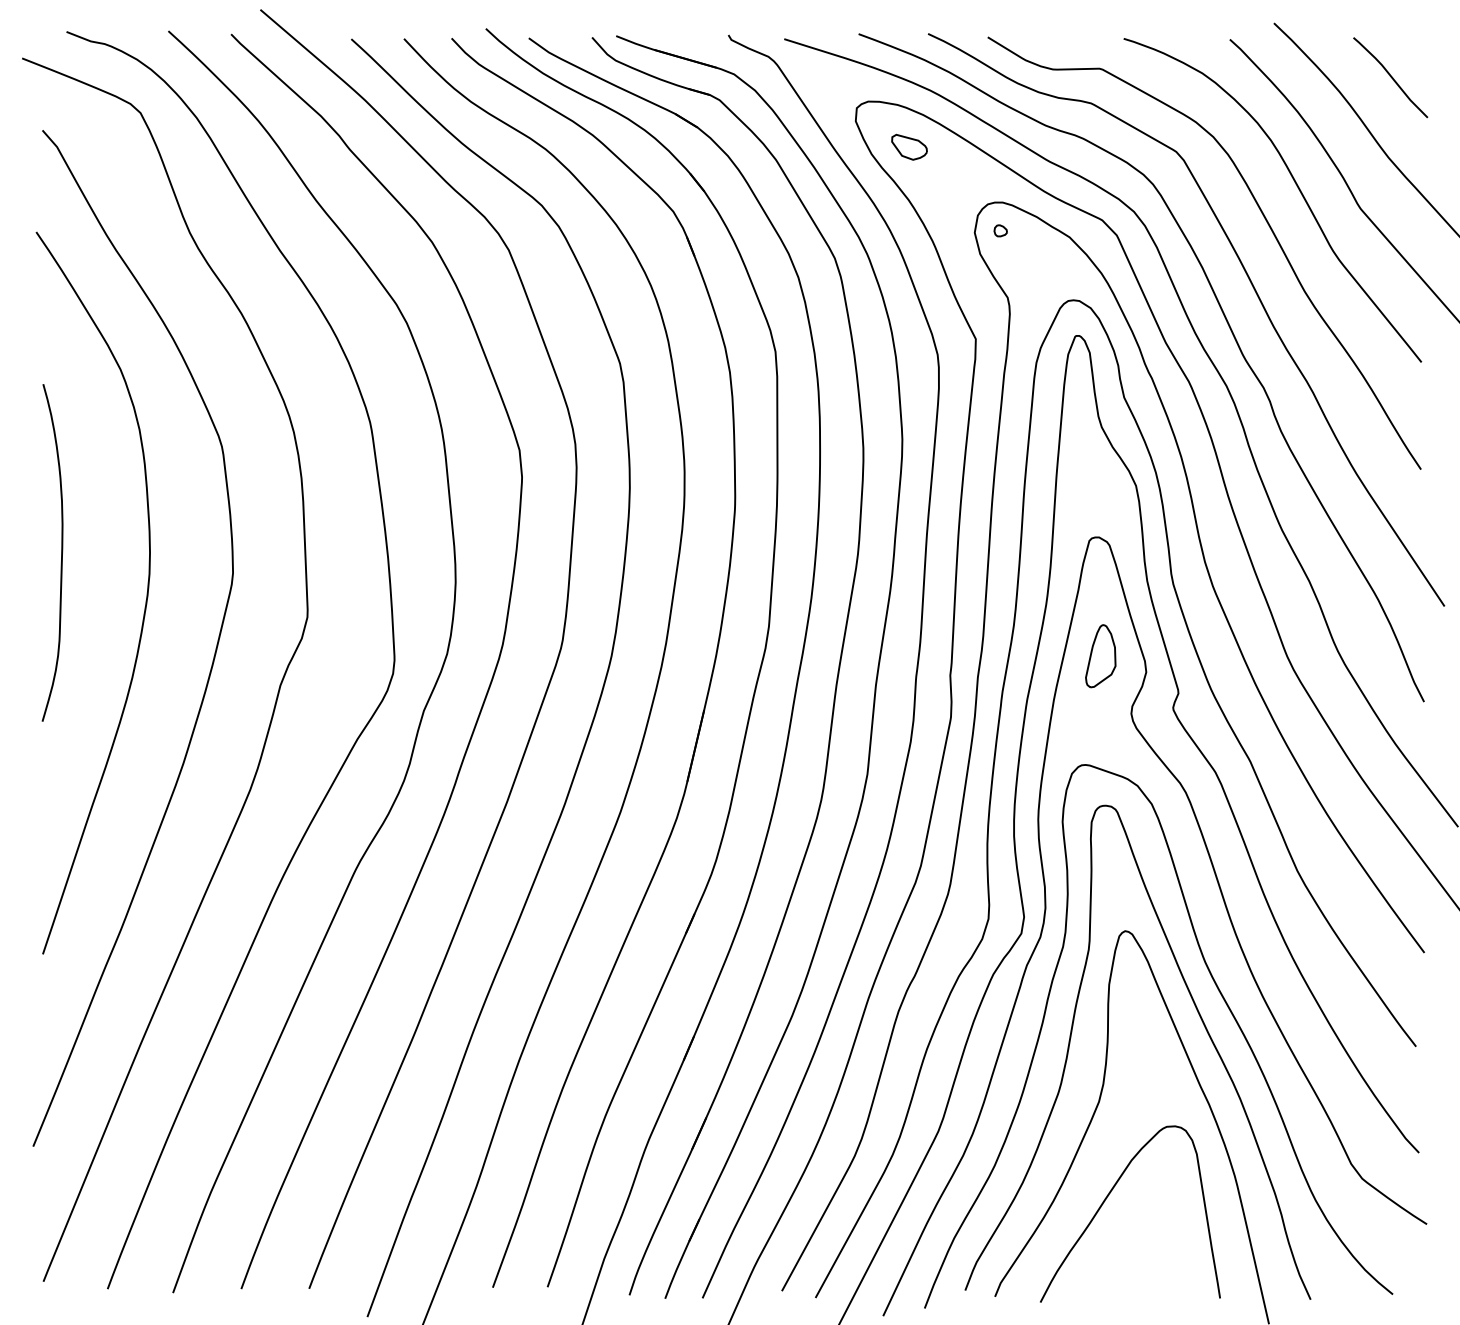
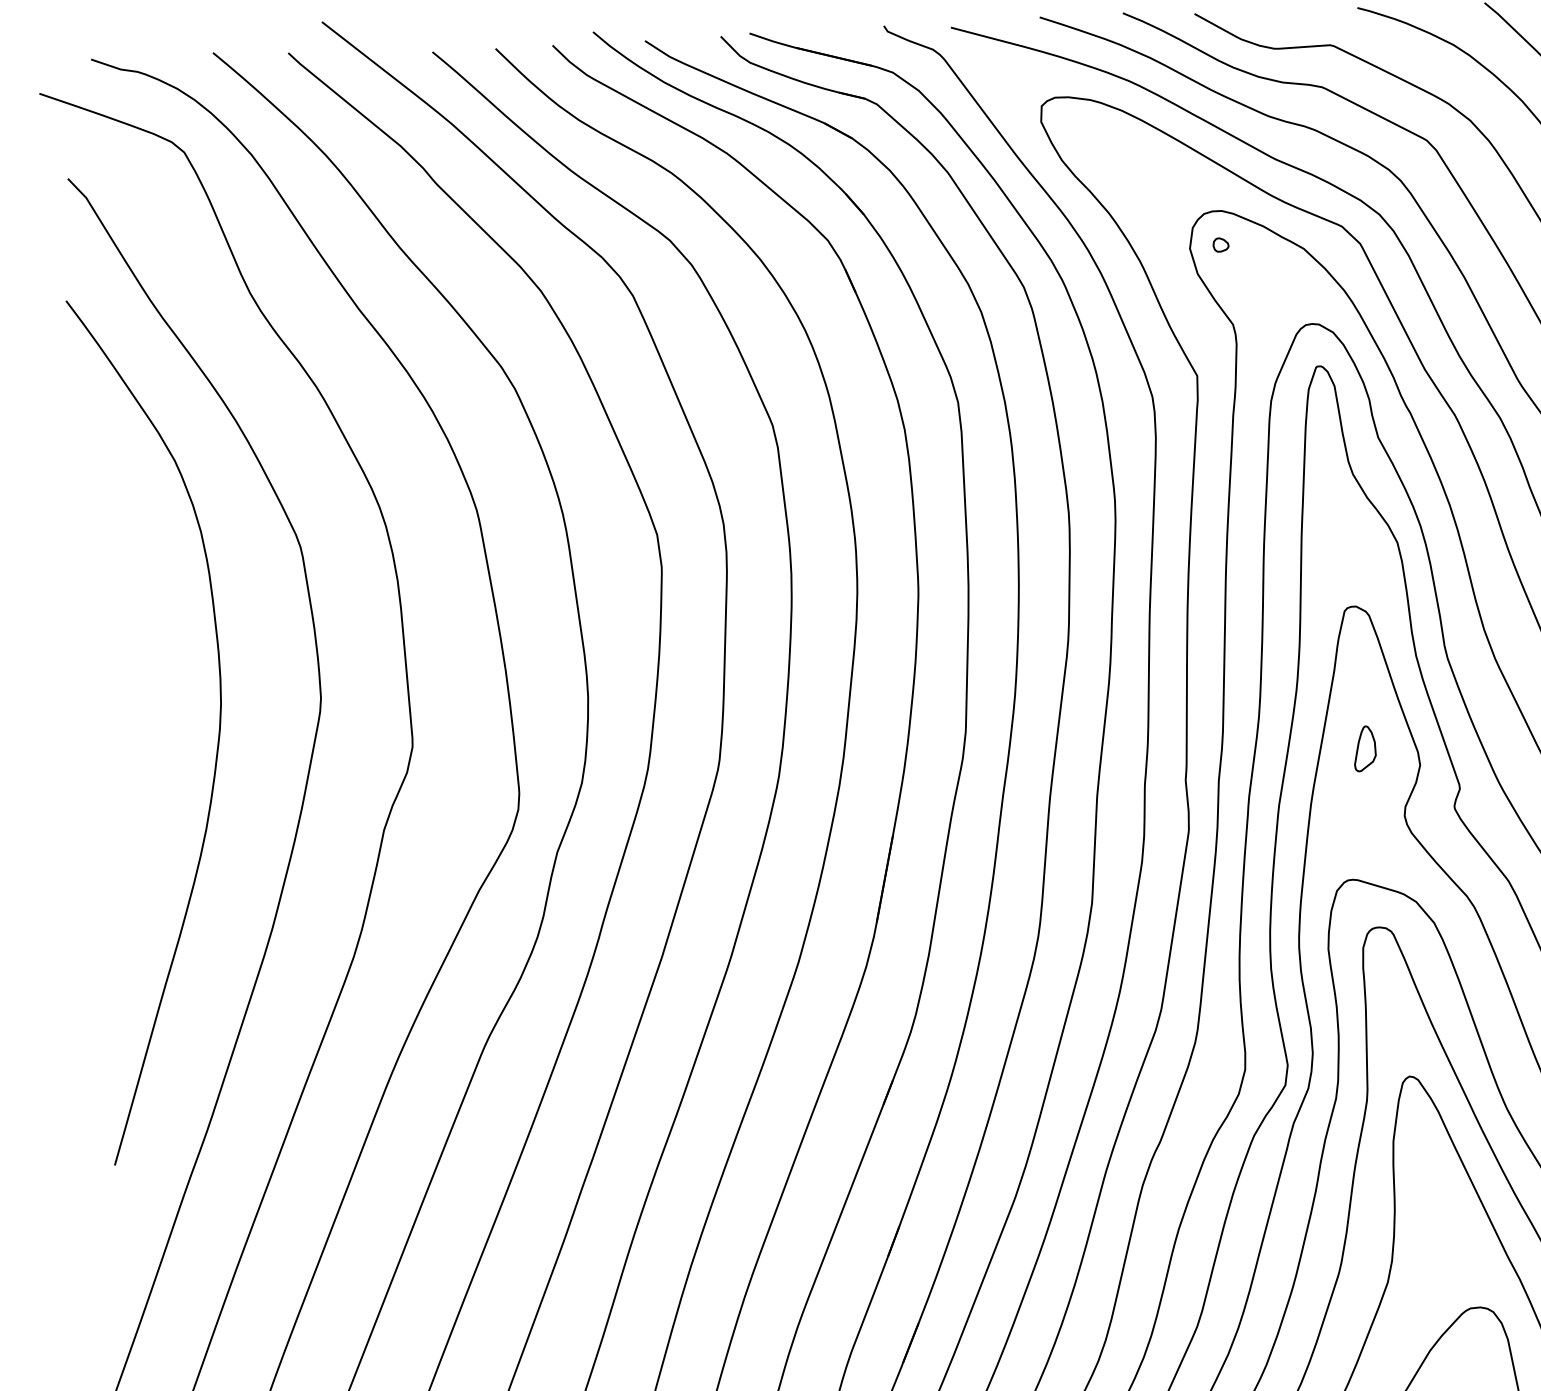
part: (909, 146) -> (1106, 149), removed
curve: (61, 552) -> (114, 683), removed
part: (1100, 656) -> (1364, 749), size x0.6

